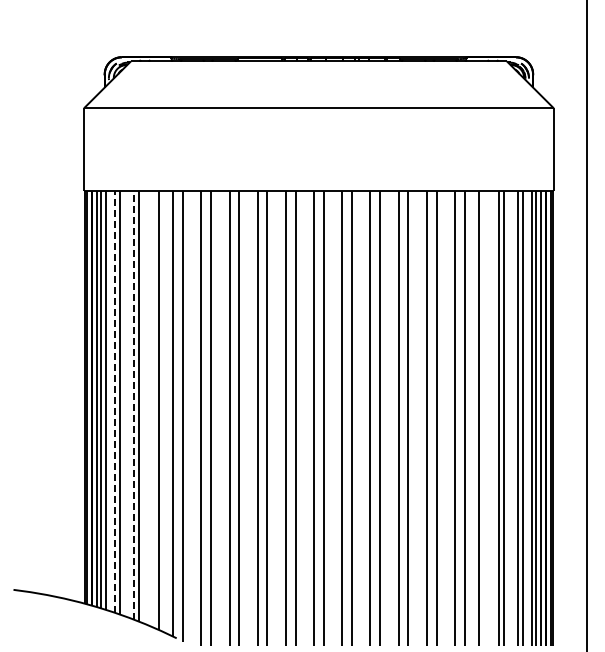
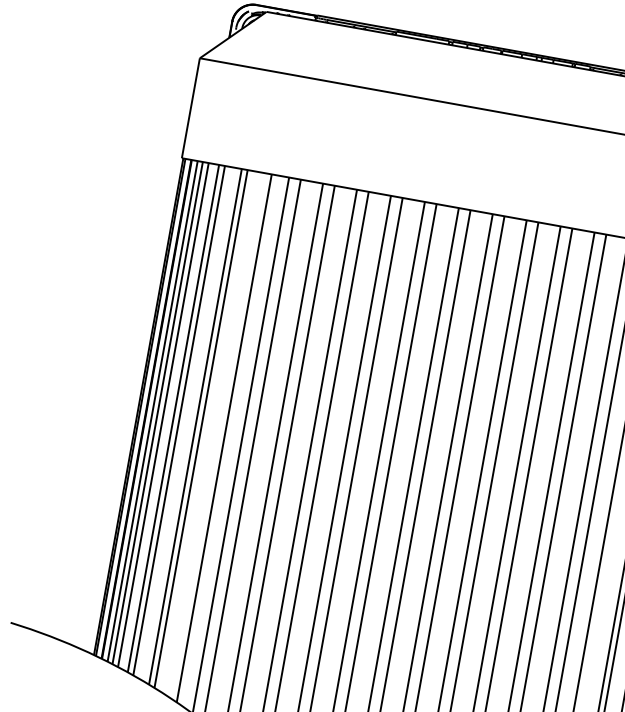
line: (114, 402) -> (172, 419), dashed -> solid
line: (133, 404) -> (195, 425), dashed -> solid

